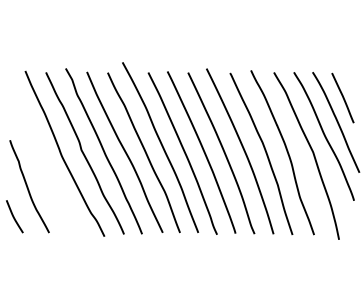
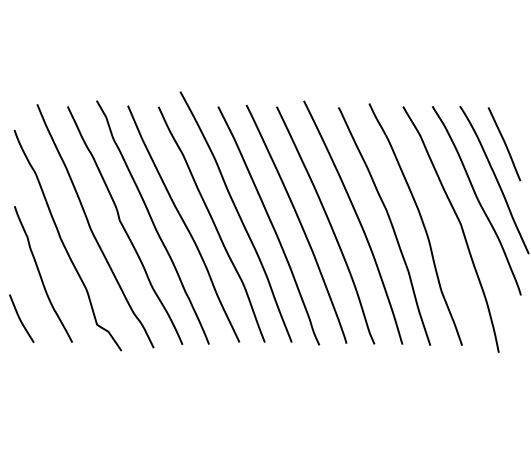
curve: (43, 164) -> (63, 241), added

